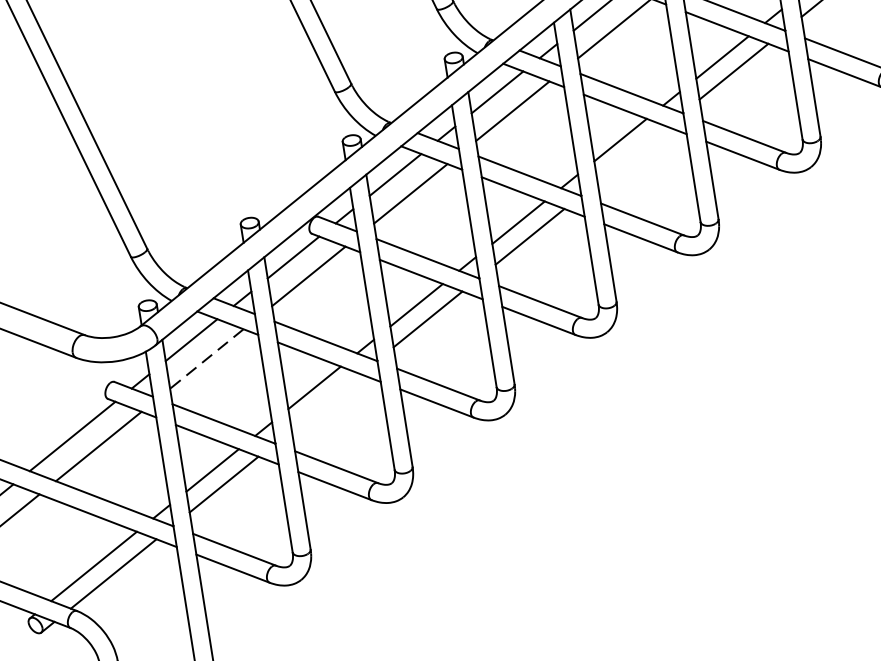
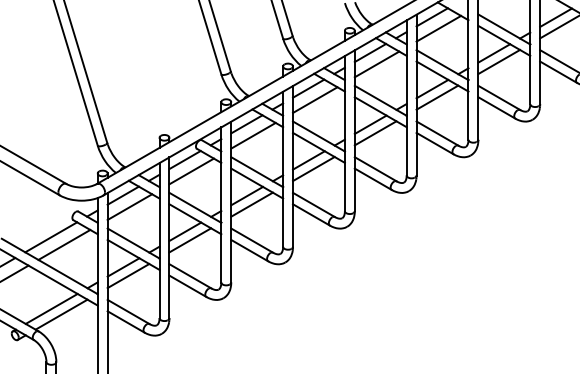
line: (631, 154) -> (375, 133), added
line: (206, 359) -> (129, 207), dashed -> solid
line: (326, 402) -> (190, 240), added

